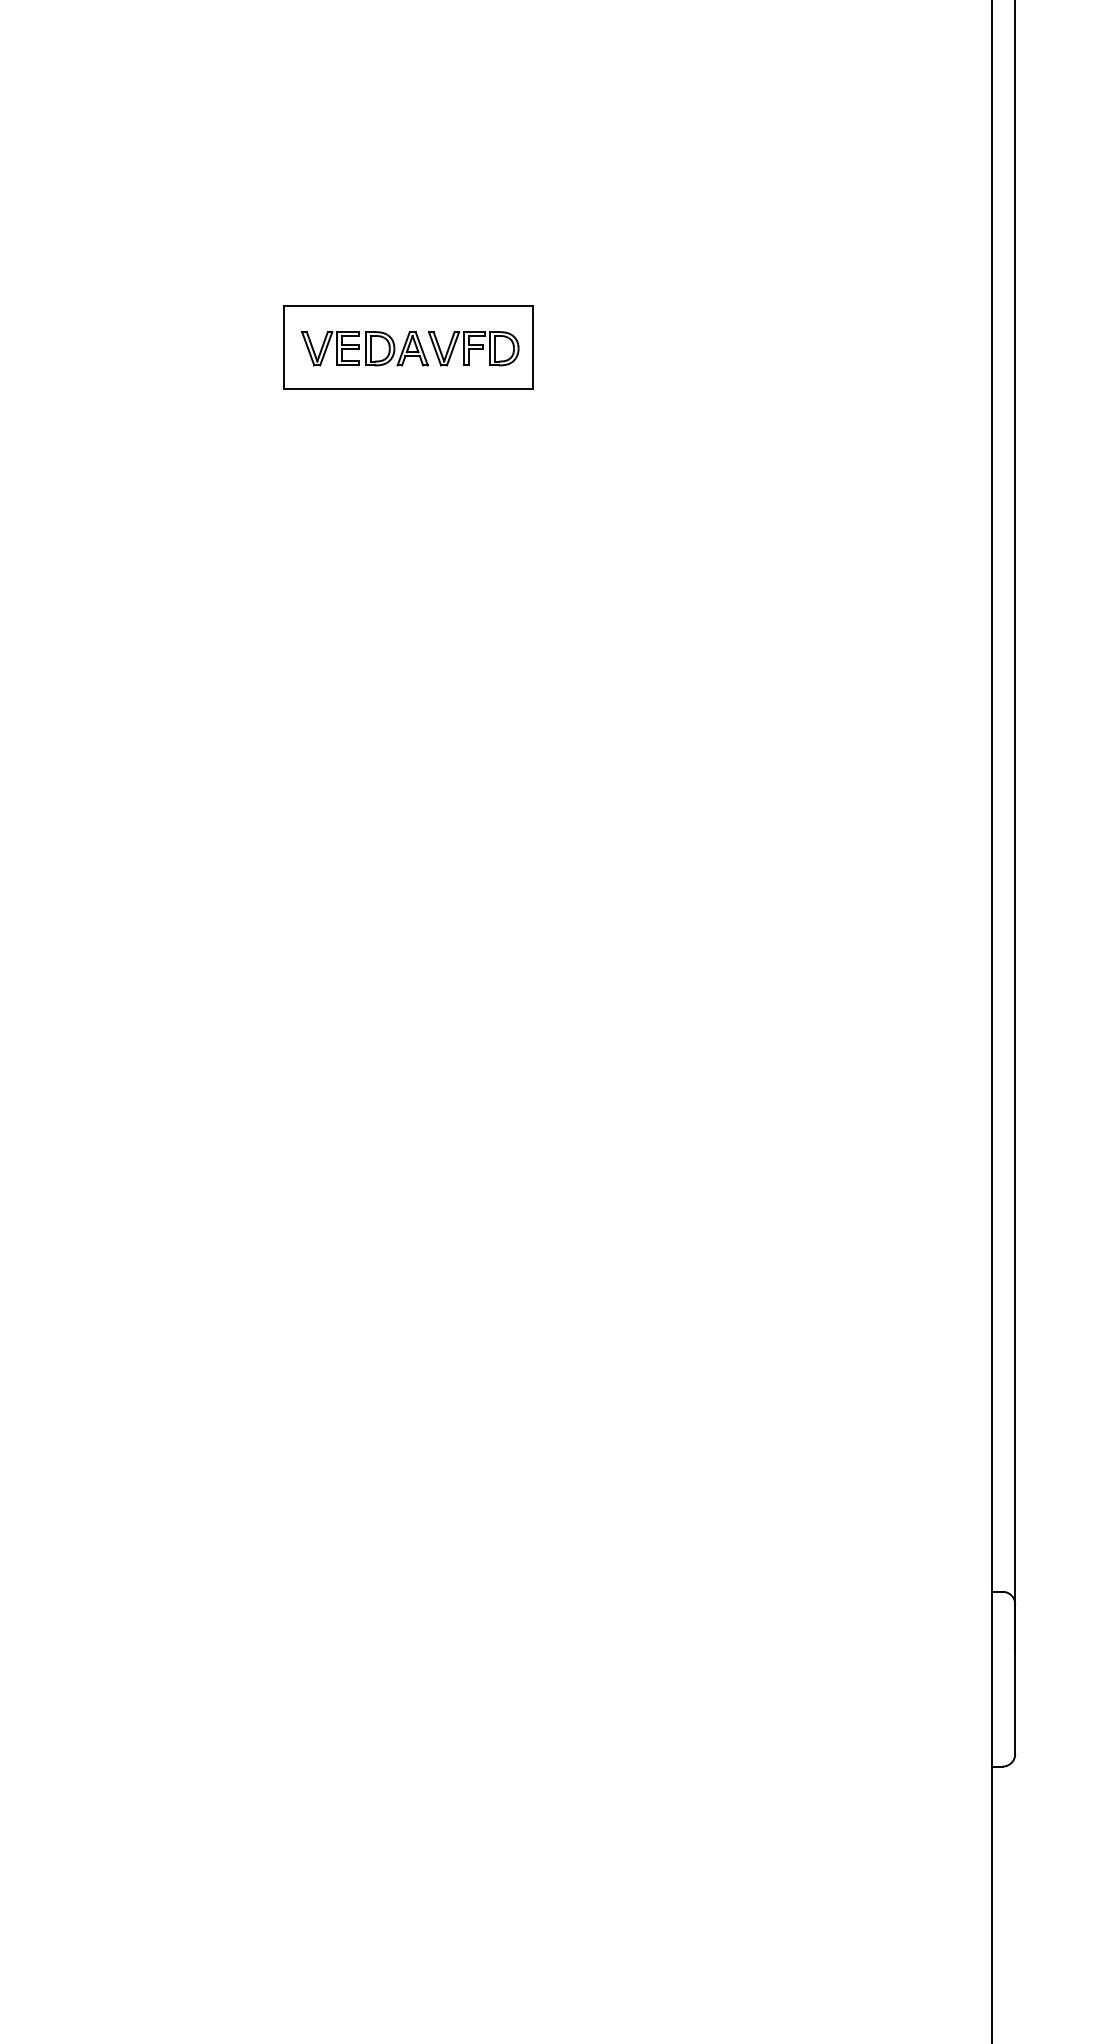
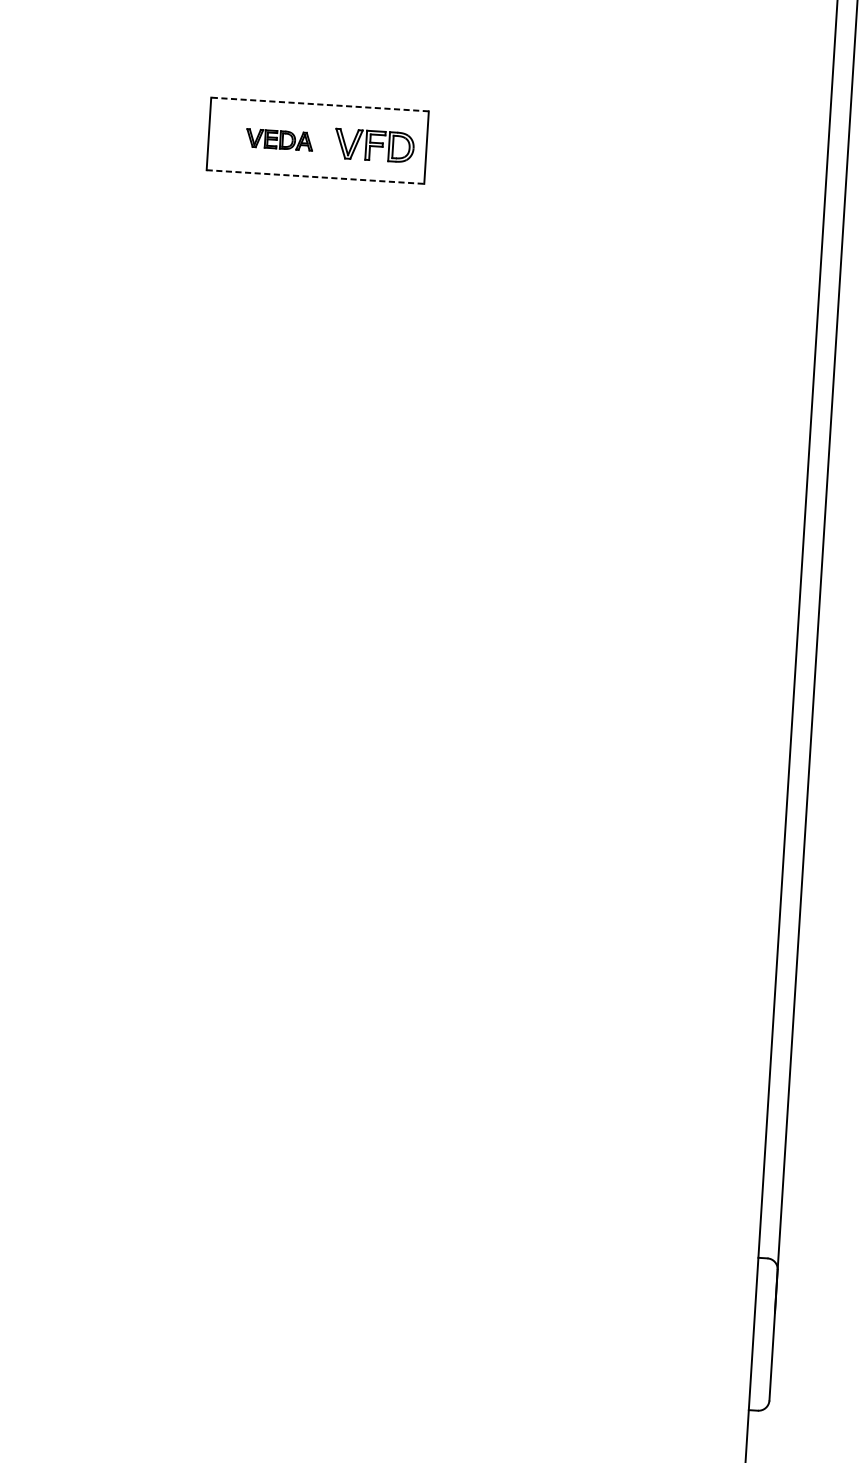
line: (408, 305) -> (320, 104), solid -> dashed
part: (364, 348) -> (279, 139), size x0.6
line: (408, 388) -> (315, 176), solid -> dashed

